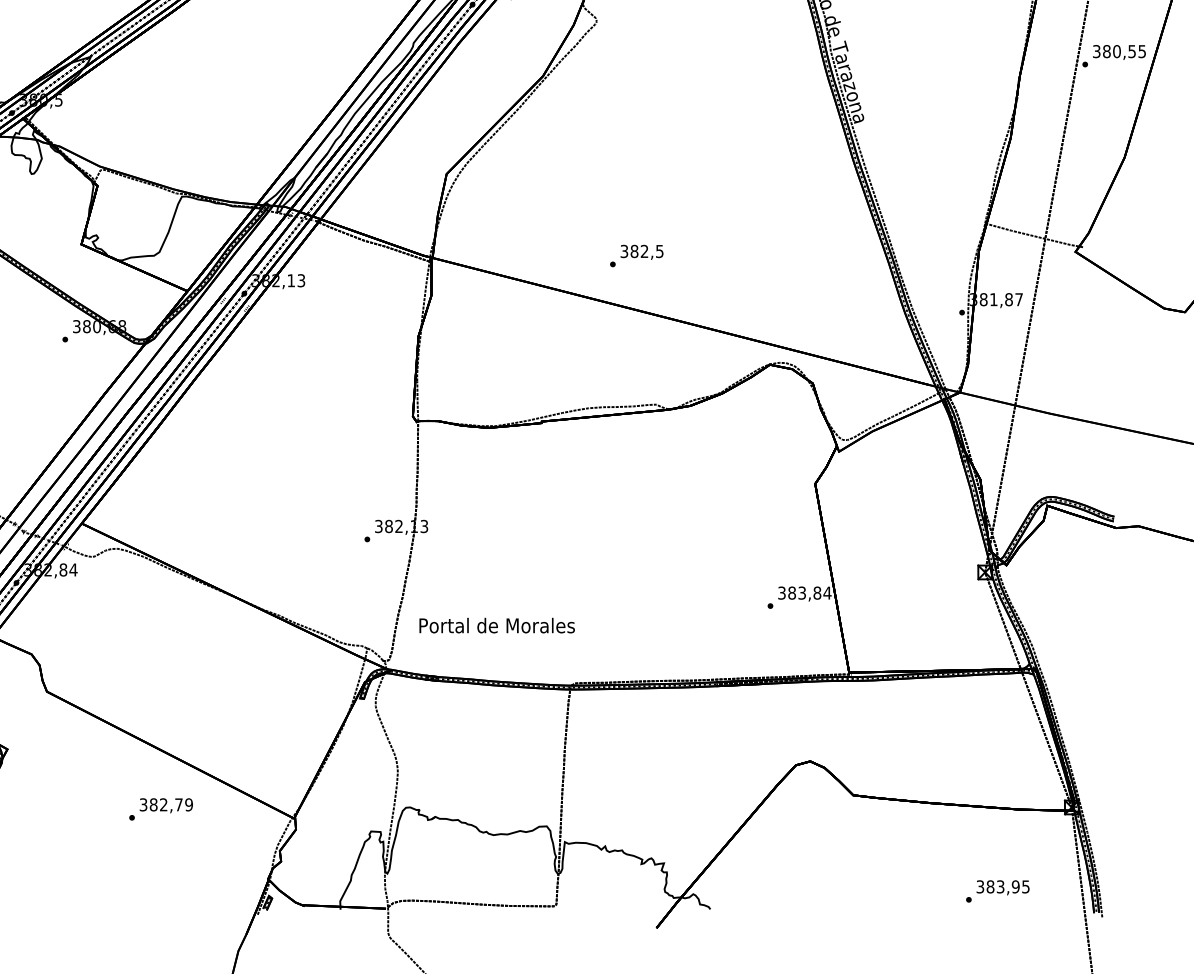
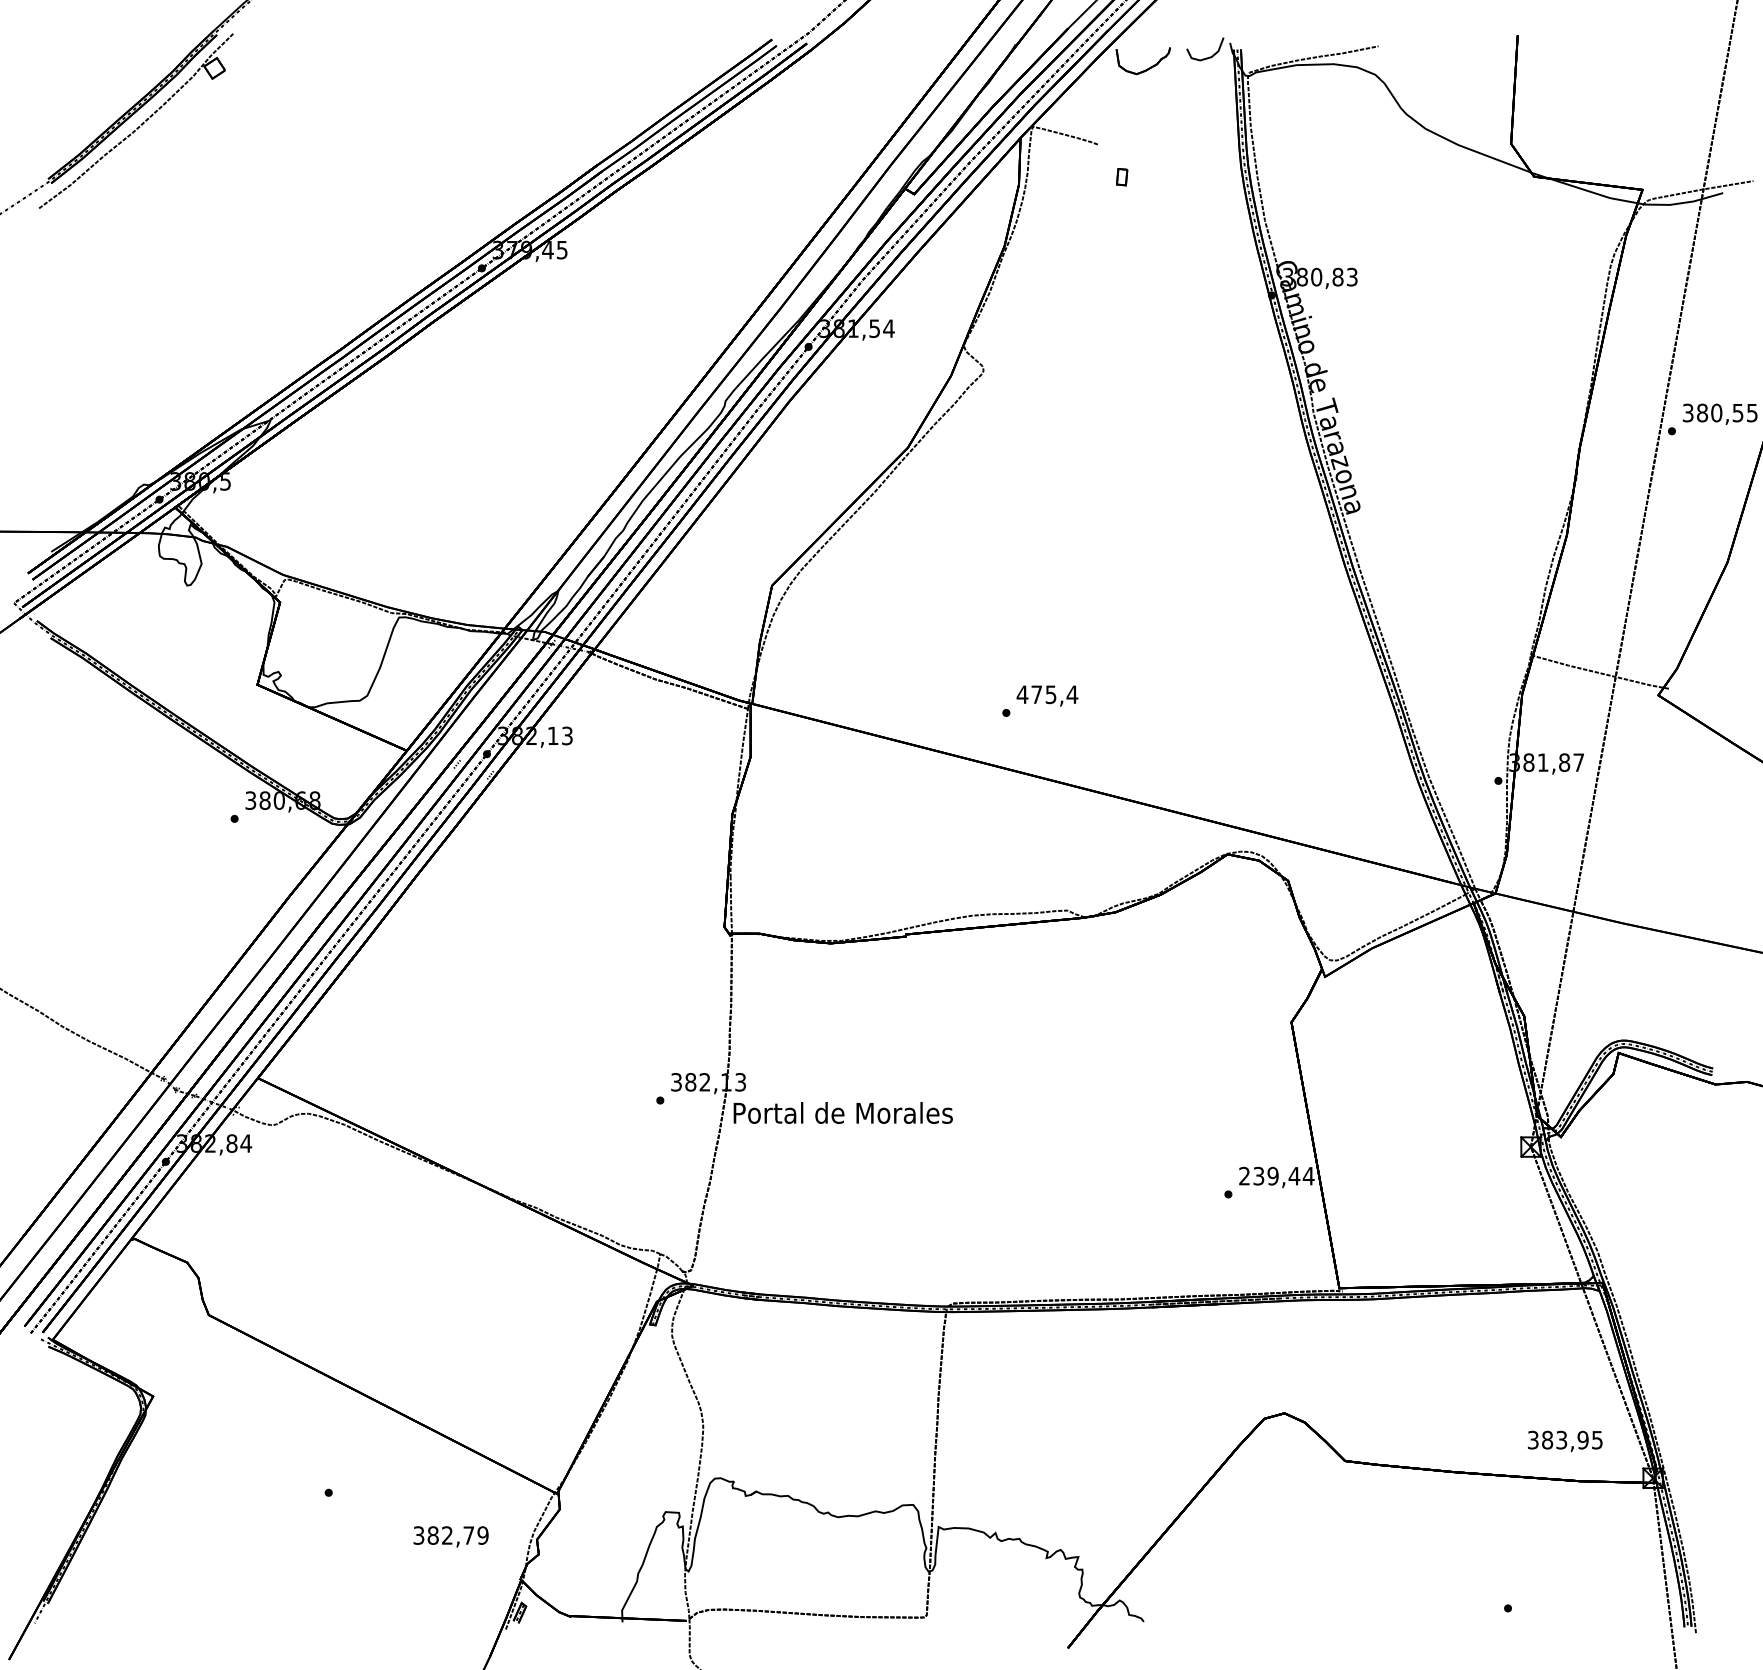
text: (642, 251) -> (1047, 694), 382,5 -> 475,4
text: (799, 592) -> (1269, 1175), 383,84 -> 239,44
text: (496, 625) -> (842, 1112), moved
text: (165, 805) -> (450, 1536), moved
text: (1003, 887) -> (1565, 1441), moved

